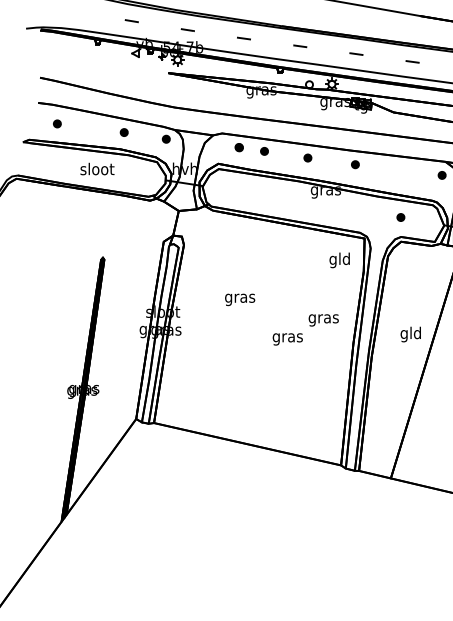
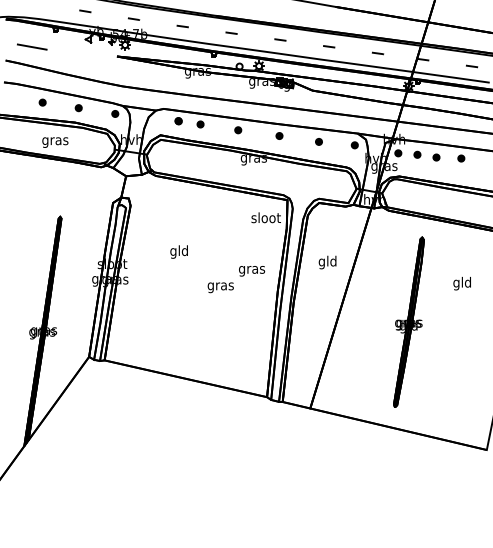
line: (69, 61) -> (31, 46), added
part: (57, 123) -> (42, 102), moved
text: (97, 169) -> (55, 140), sloot -> gras
part: (400, 217) -> (318, 141), moved
text: (339, 259) -> (265, 218), gld -> sloot
text: (240, 297) -> (179, 251), gras -> gld
text: (410, 334) -> (327, 262), moved

